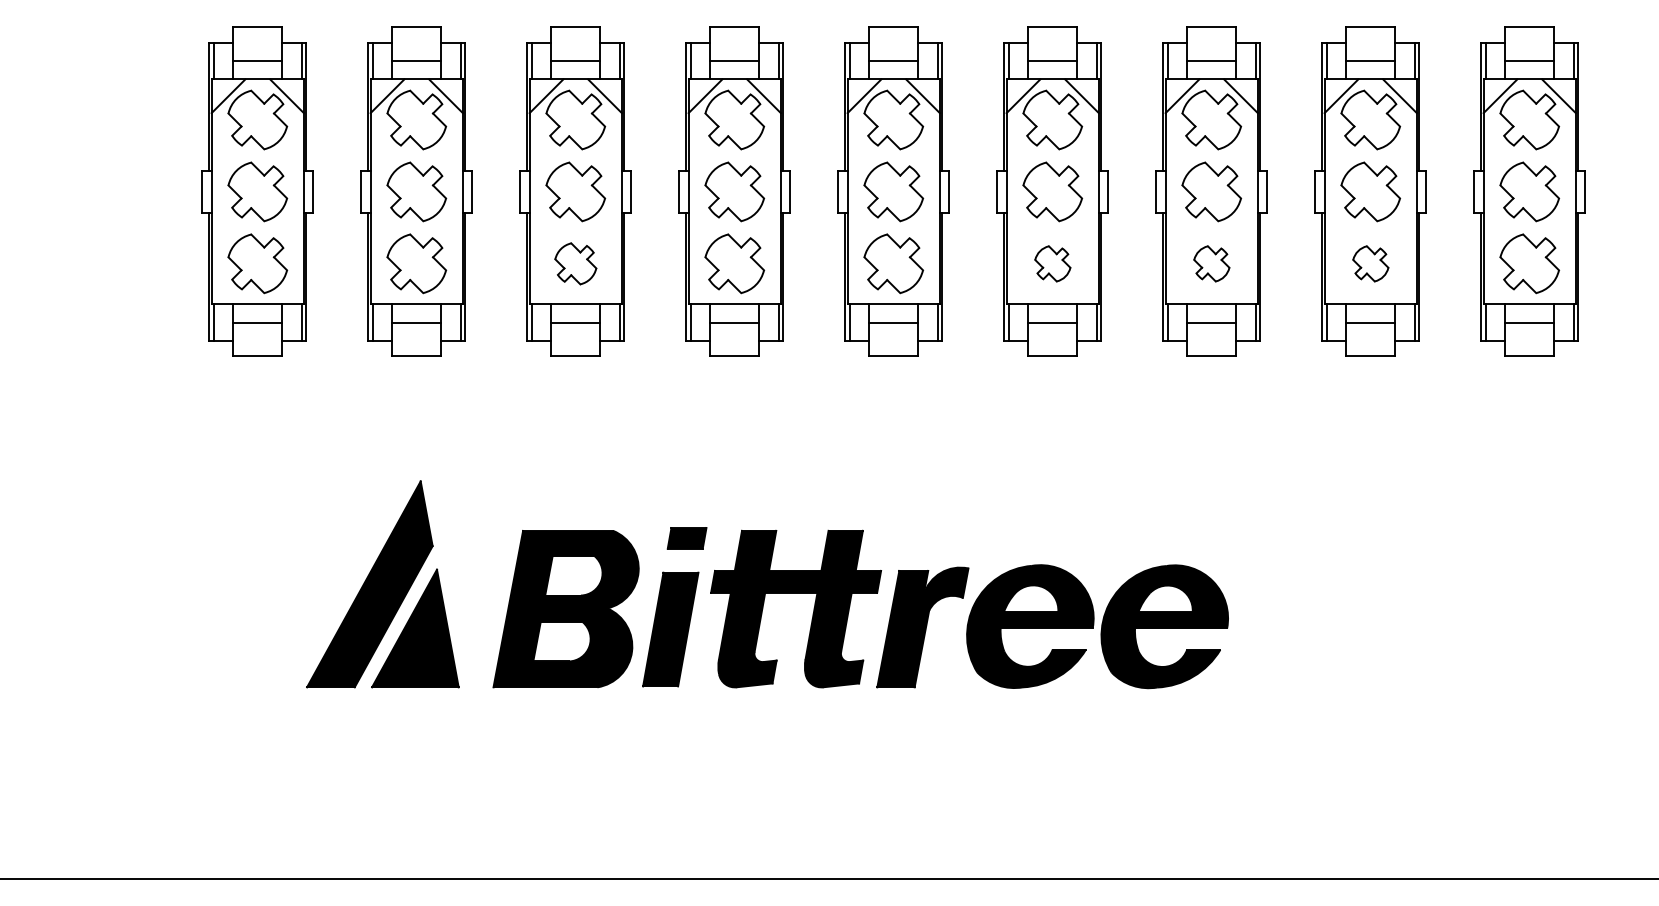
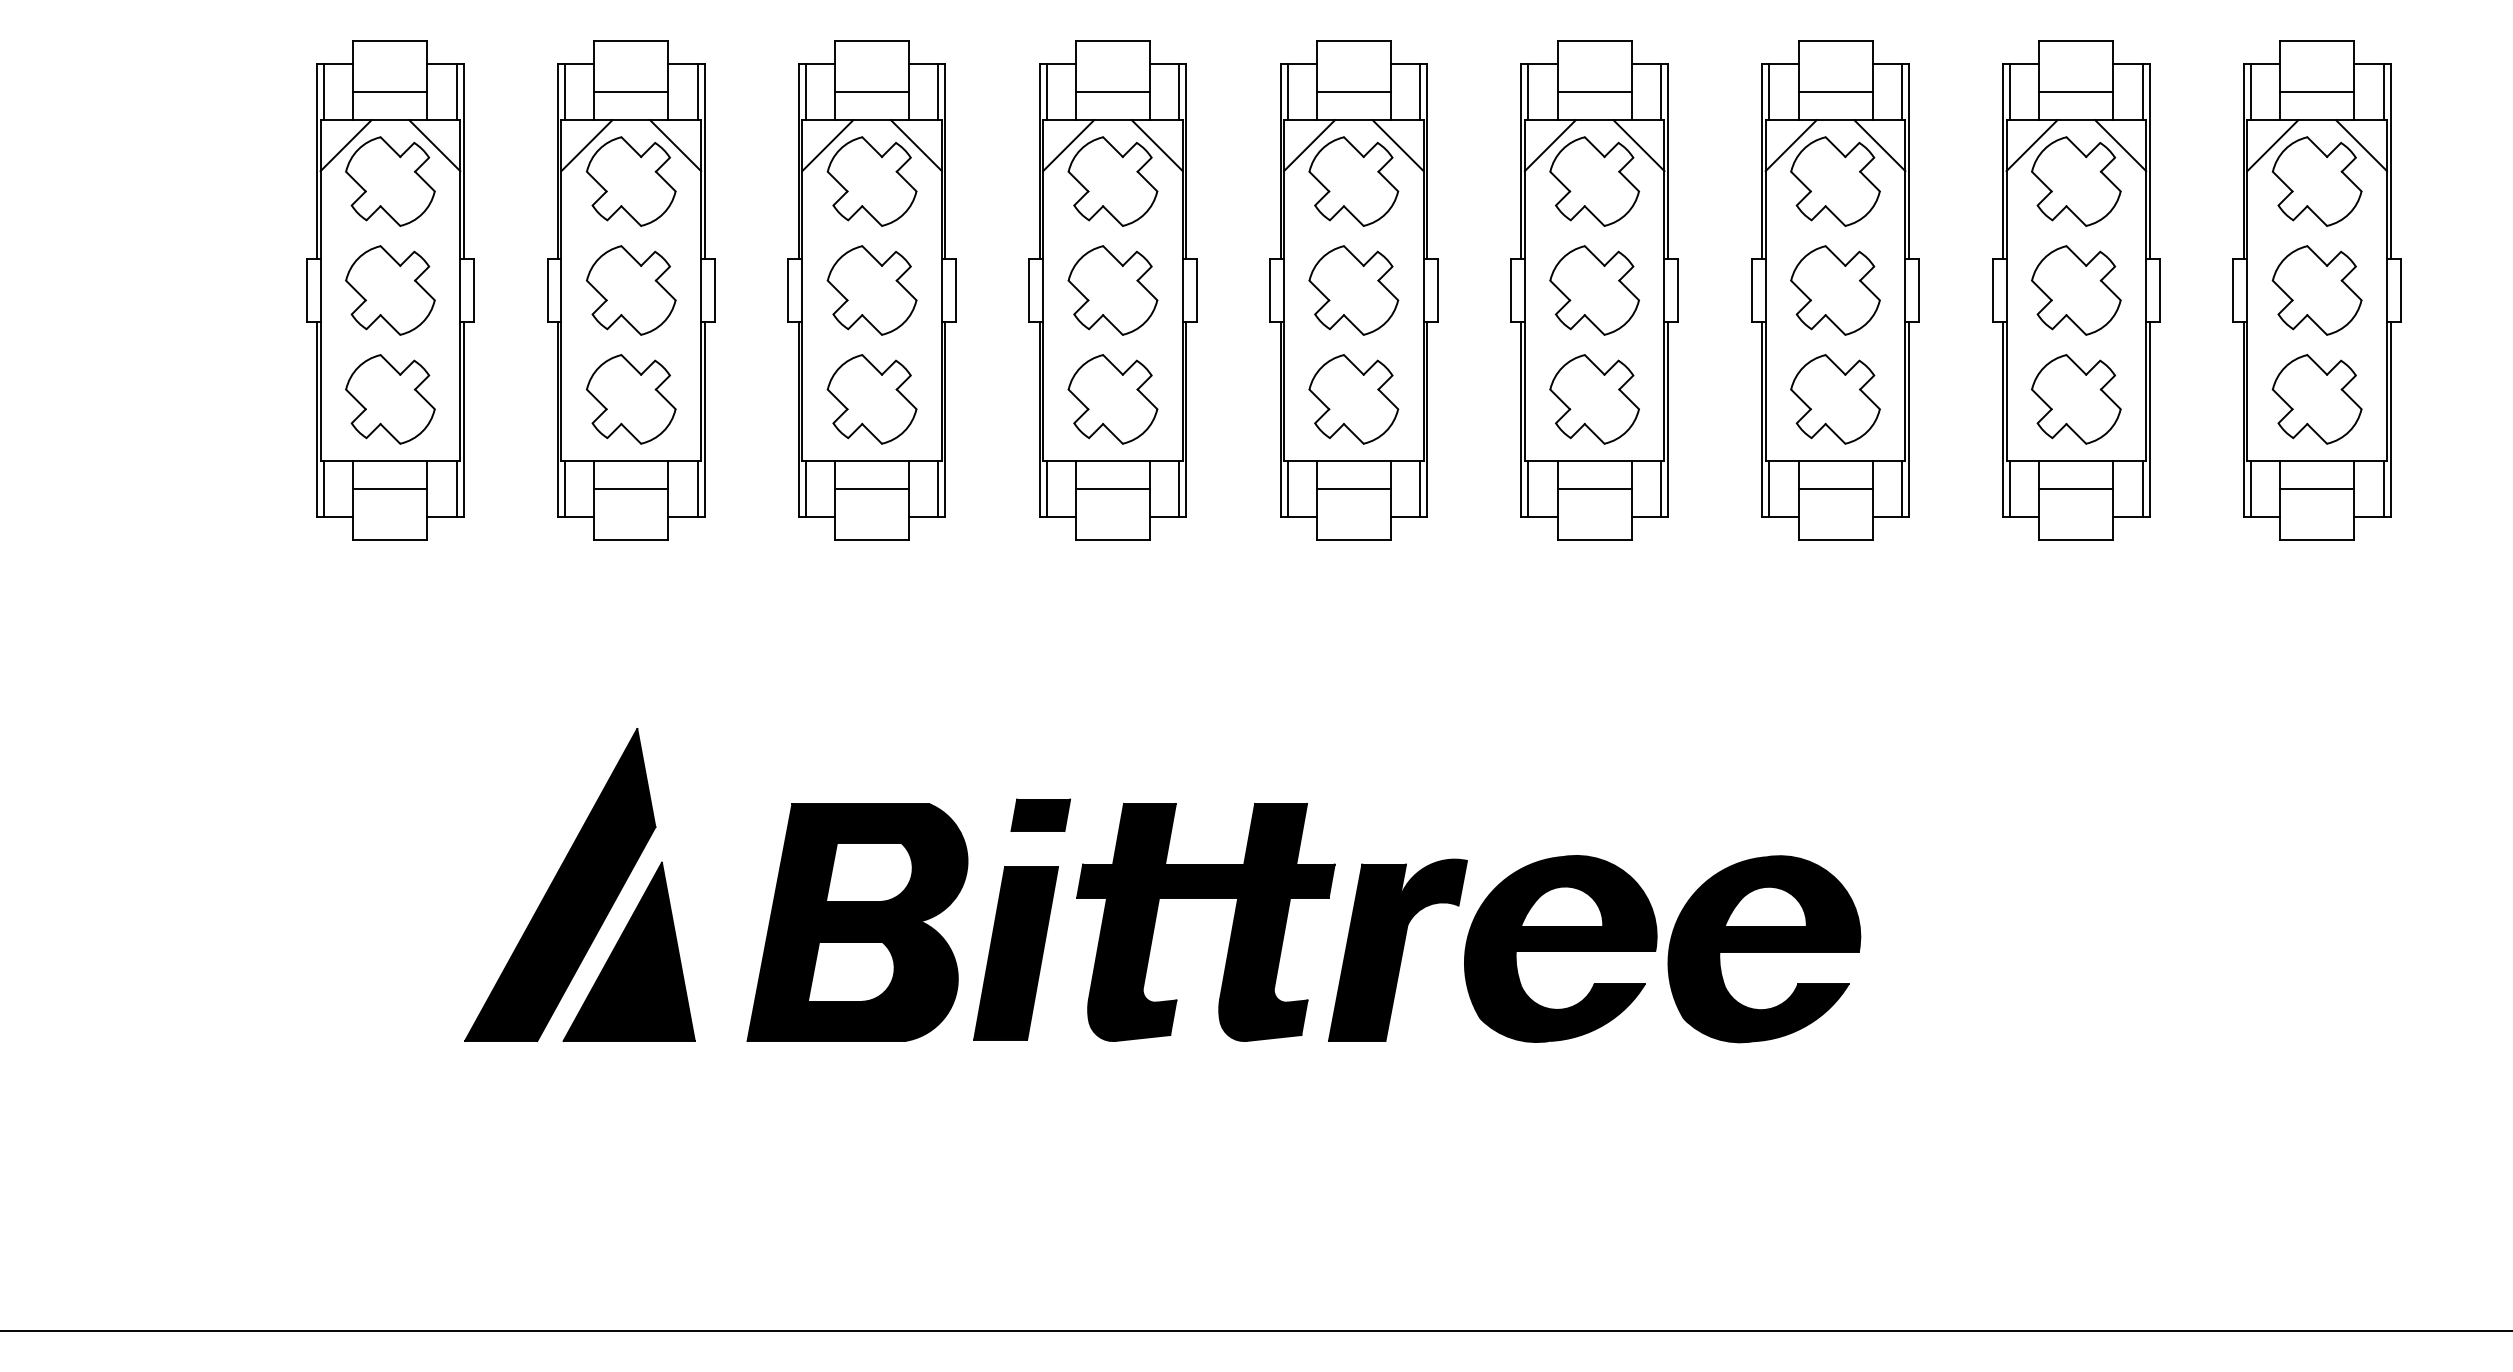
part: (575, 263) -> (871, 398), size x1.43
part: (1052, 263) -> (1594, 398), size x1.67
part: (1211, 263) -> (1835, 398), size x1.67
part: (1370, 263) -> (2076, 398), size x1.67

